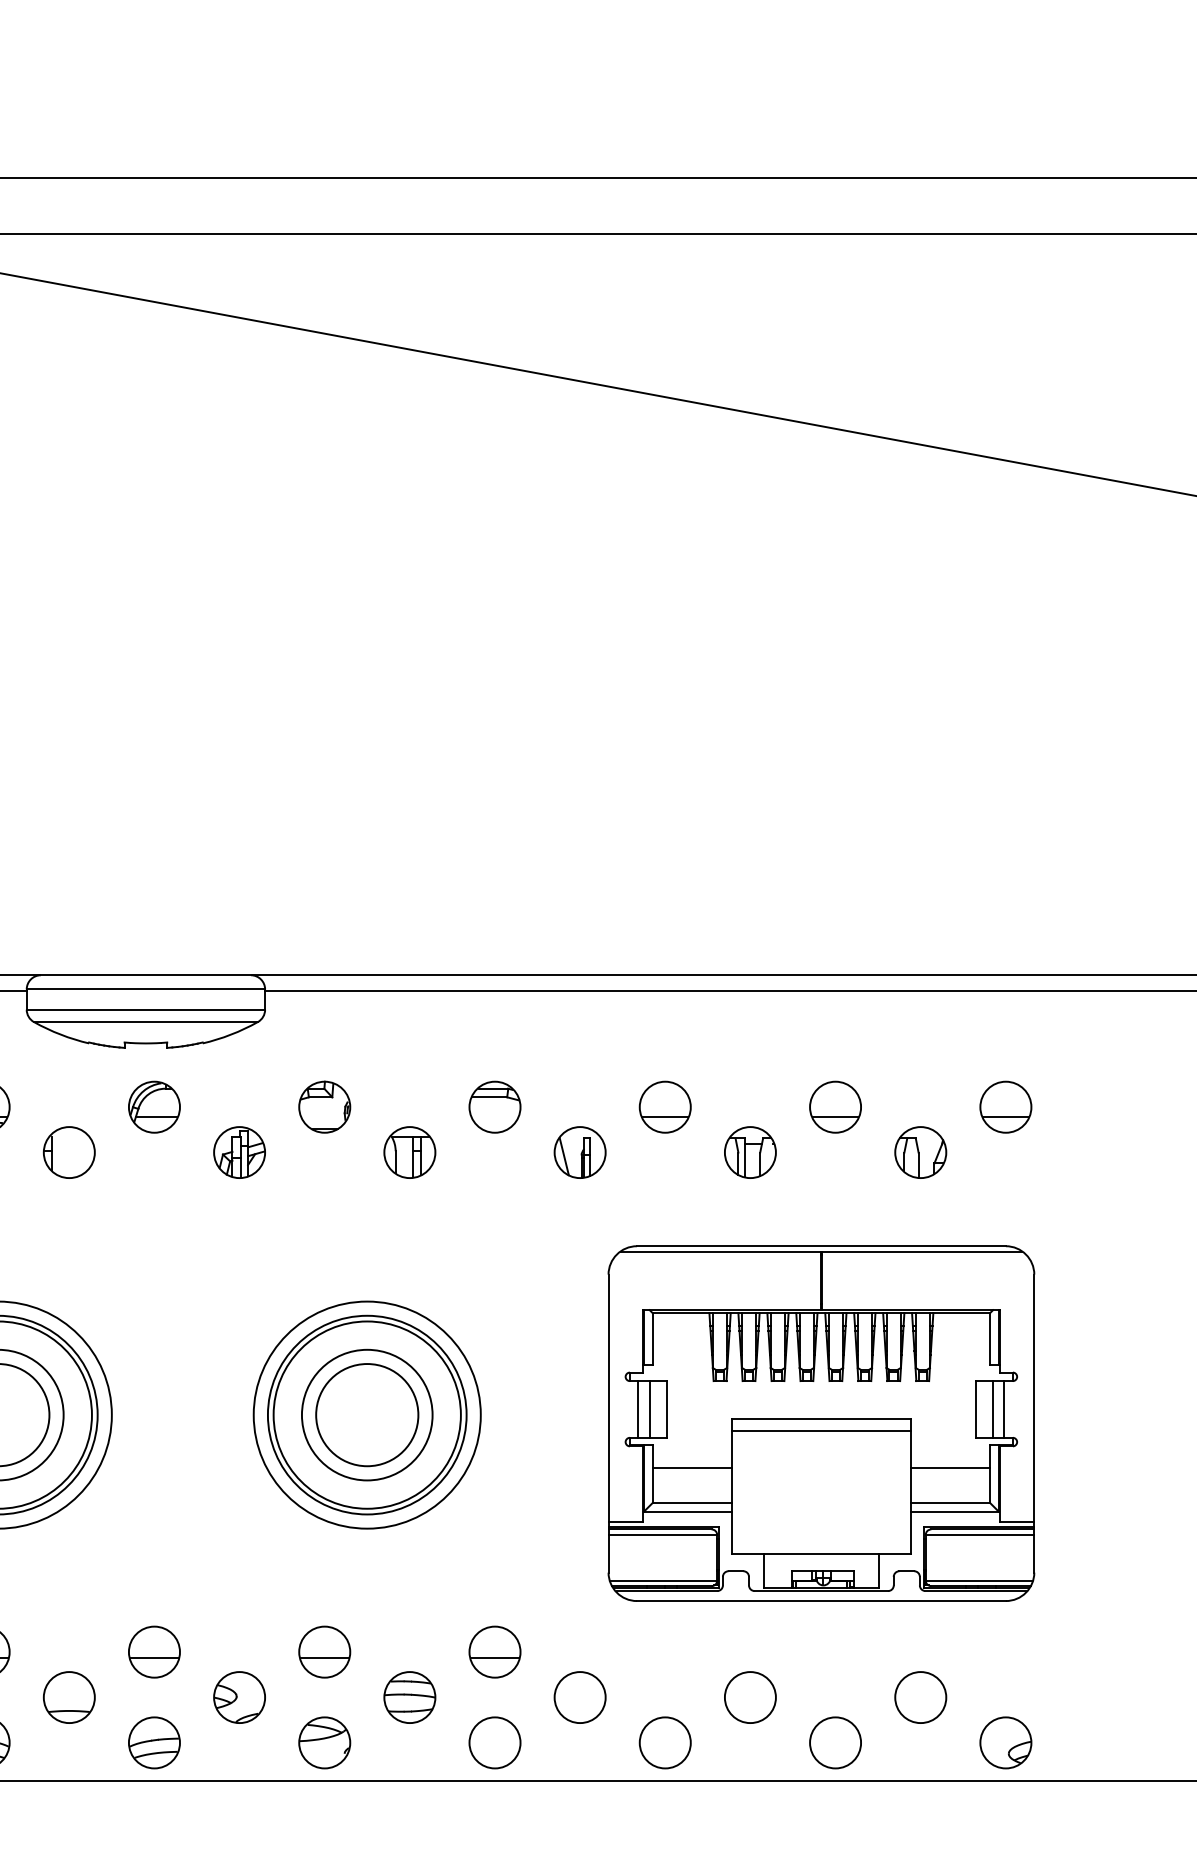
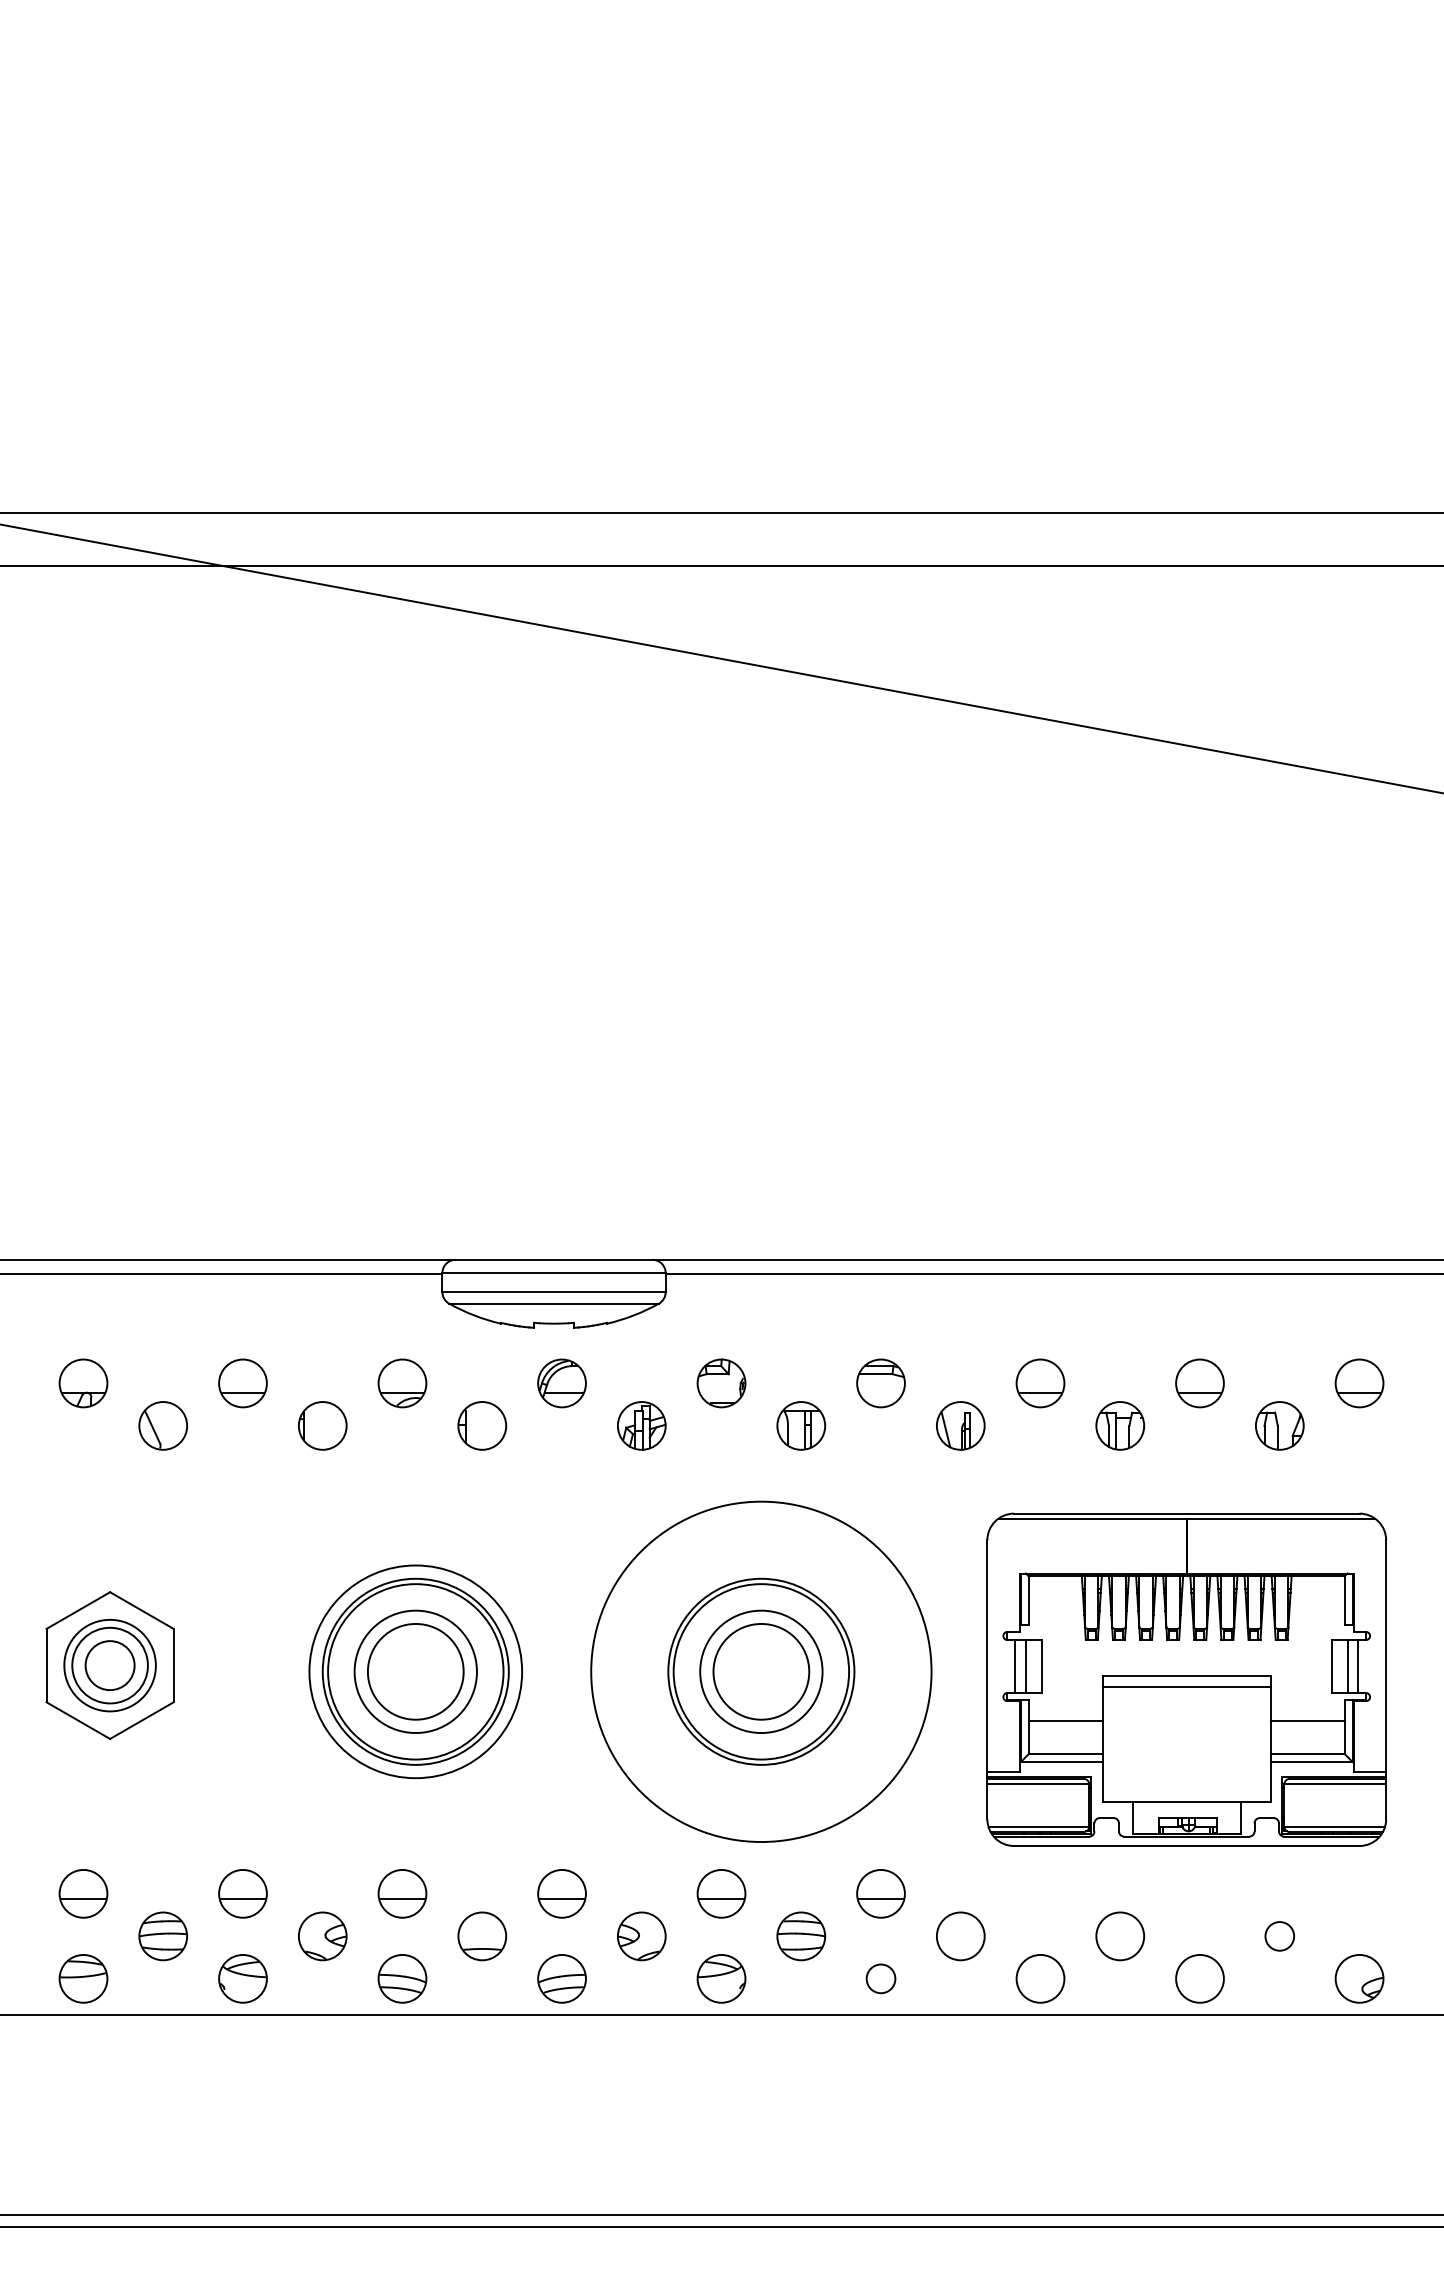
circle: (367, 1414) -> (761, 1671), size x1.6
circle: (920, 1697) -> (1279, 1936), size x0.6
circle: (494, 1742) -> (880, 1978), size x0.6

